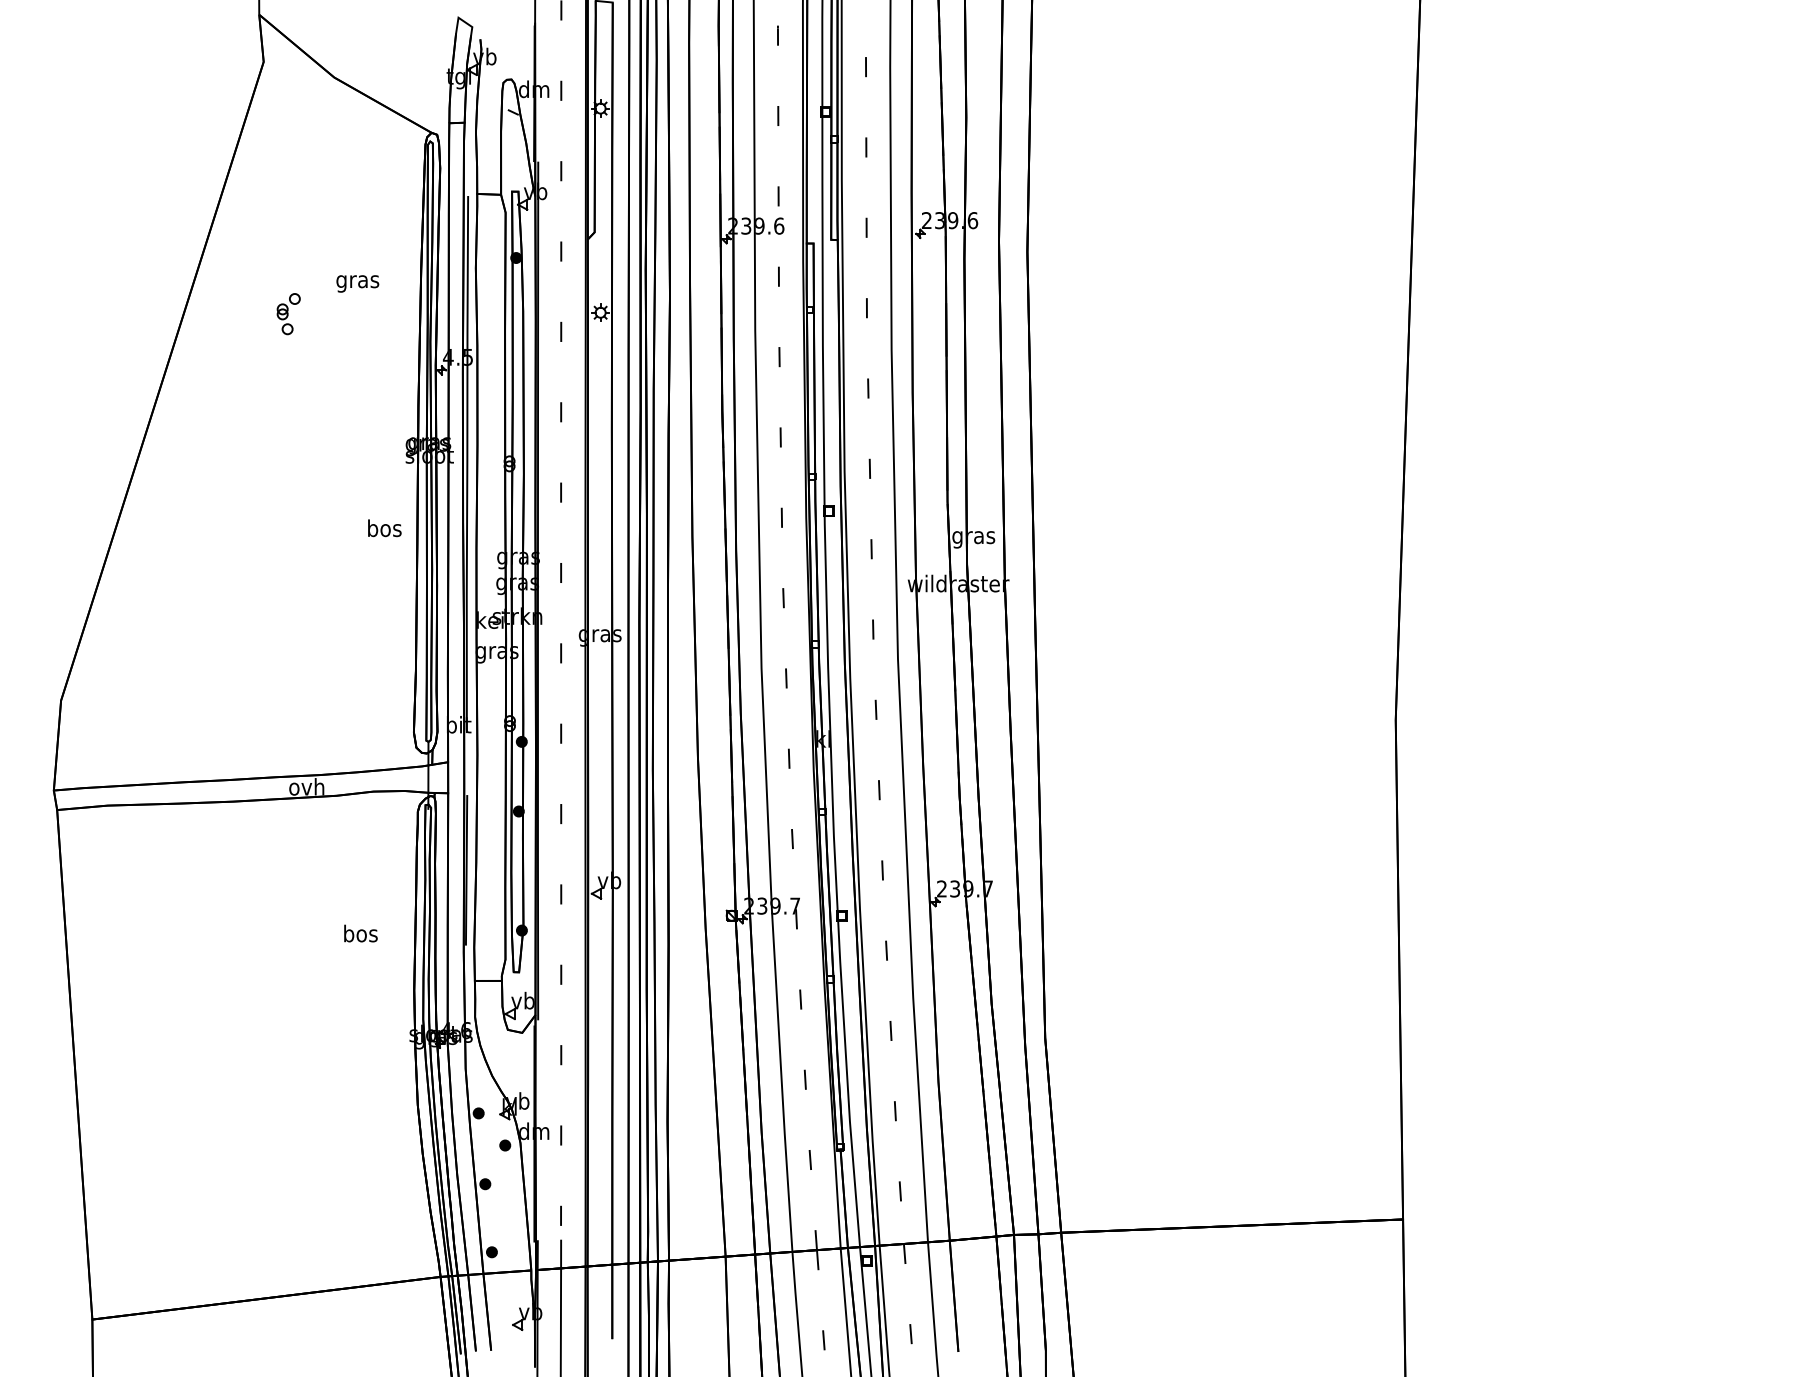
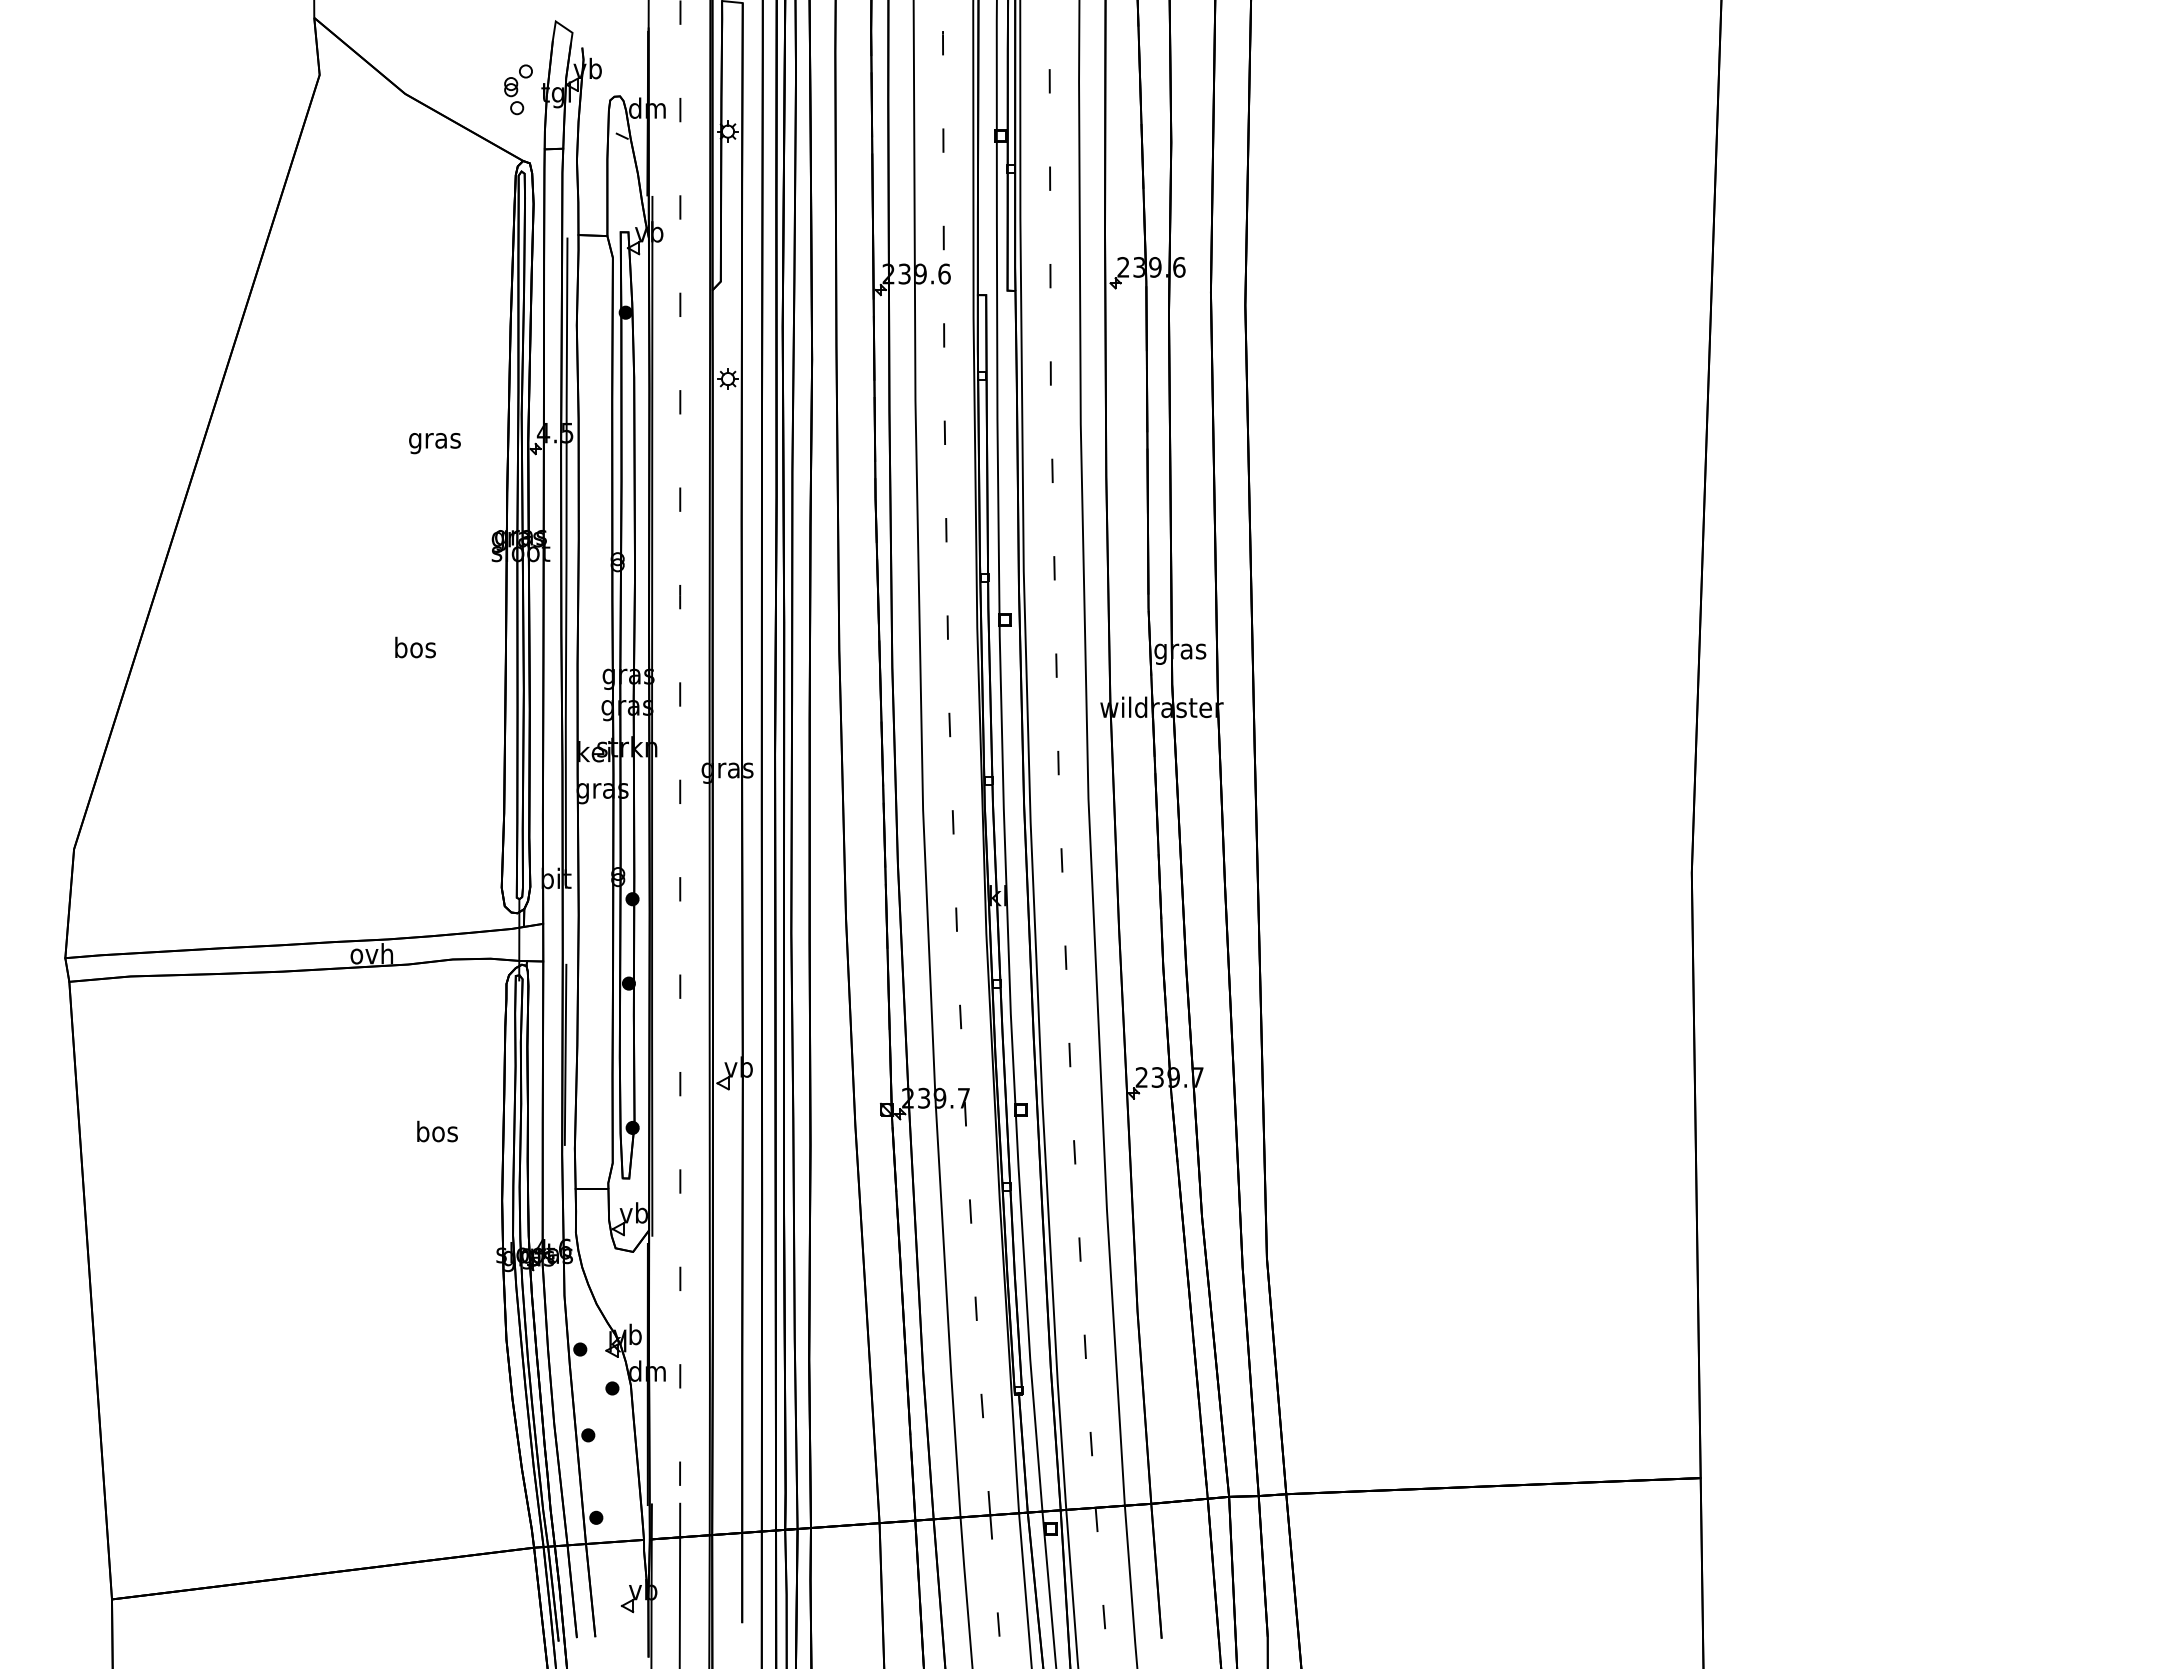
text: (357, 283) -> (434, 442), moved
part: (288, 314) -> (518, 90), moved
text: (384, 528) -> (415, 647), moved

